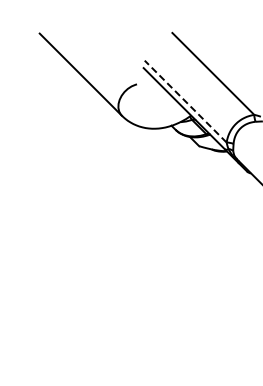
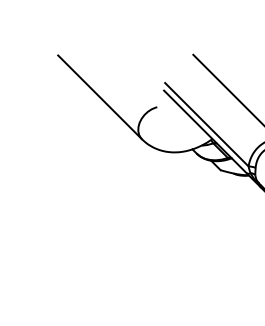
line: (185, 101) -> (206, 124), dashed -> solid

